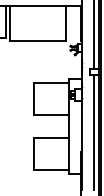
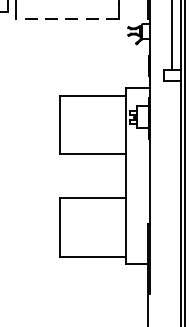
line: (37, 41) -> (67, 18), solid -> dashed
line: (94, 132) -> (172, 187), removed

